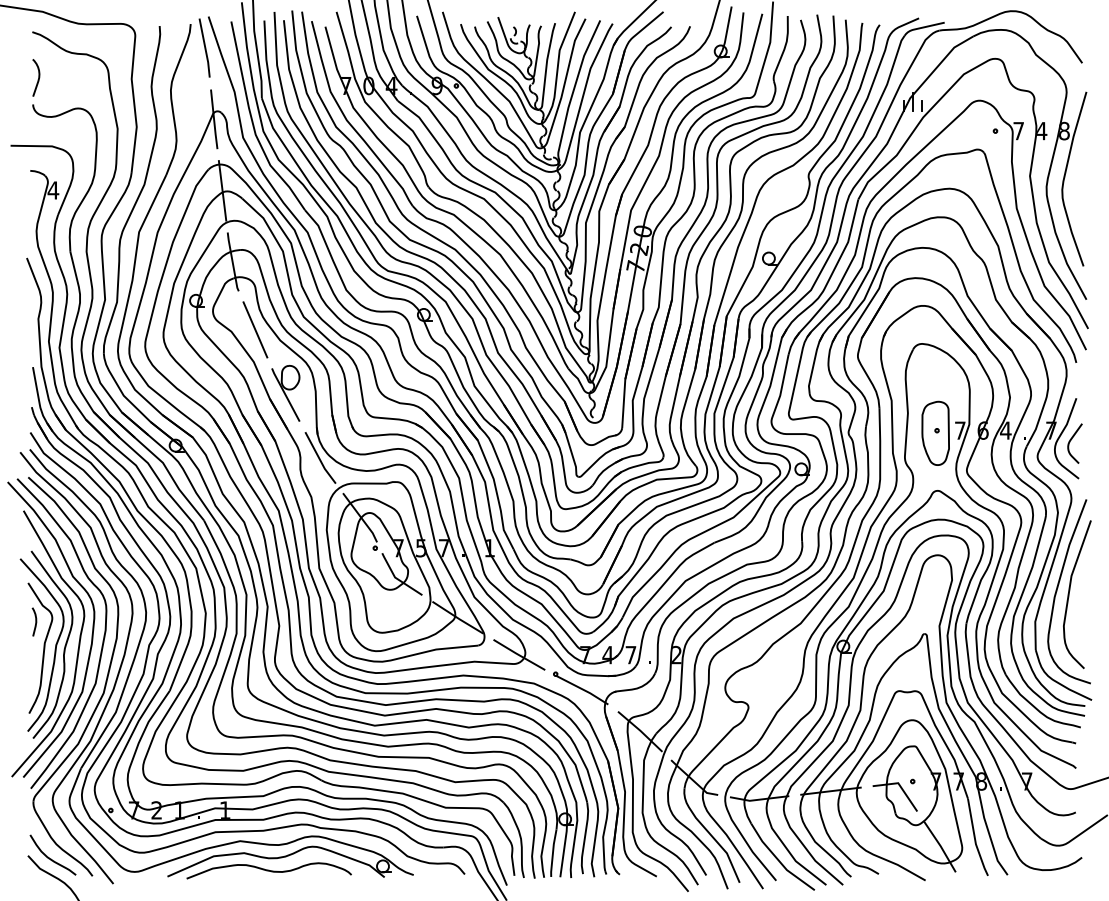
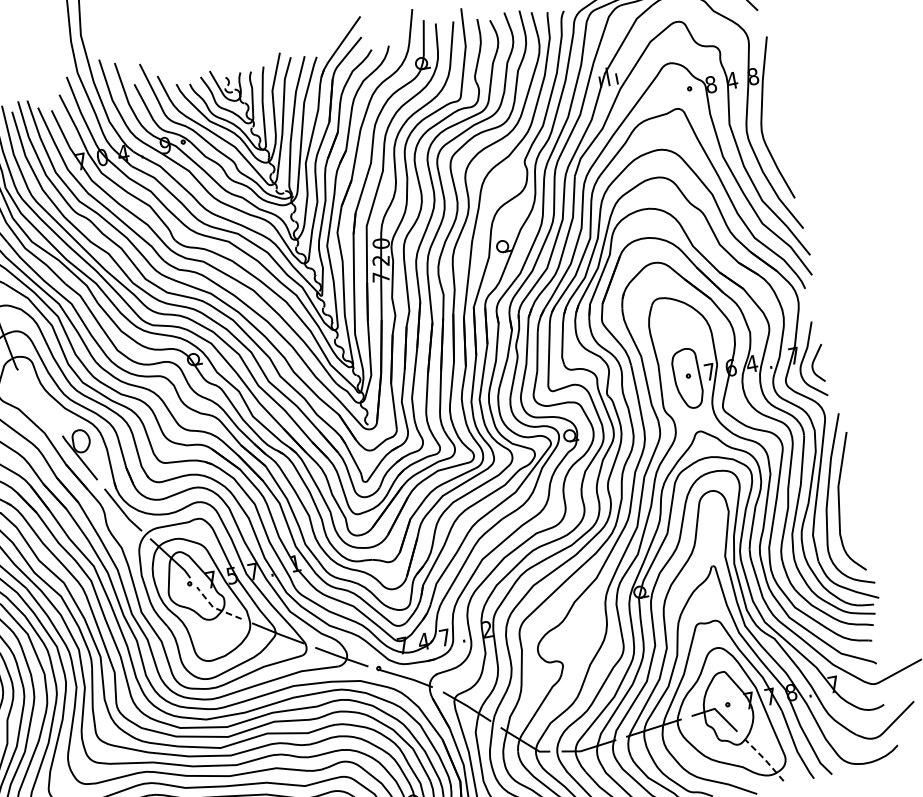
text: (1018, 130) -> (710, 84), 7 -> 8
line: (255, 329) -> (40, 402), removed
line: (395, 578) -> (213, 608), solid -> dashed
line: (940, 846) -> (764, 759), solid -> dashed

